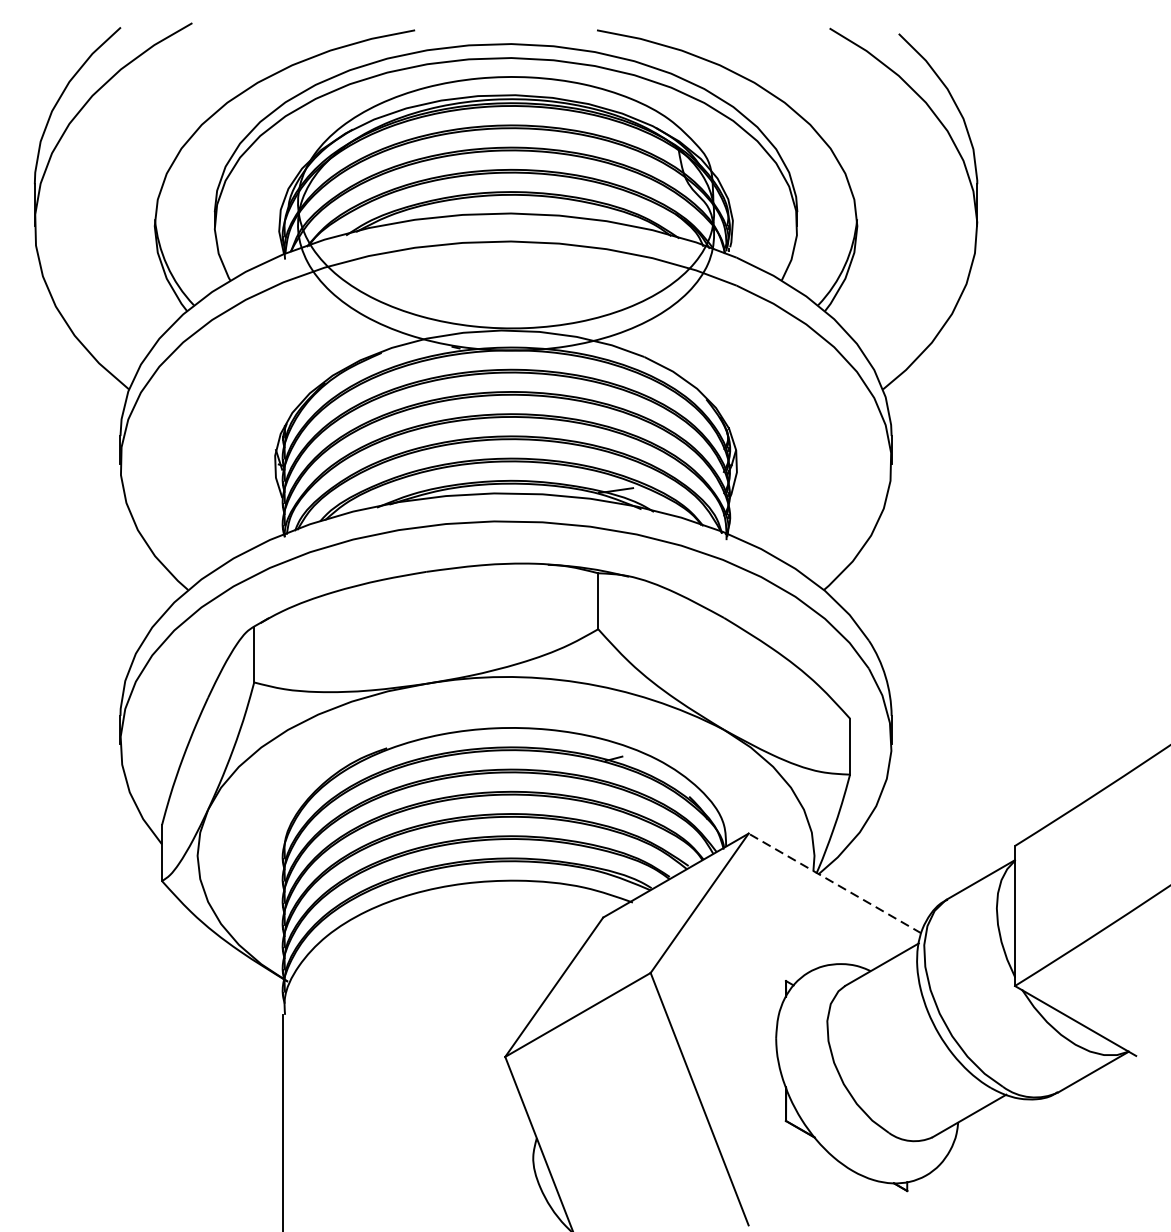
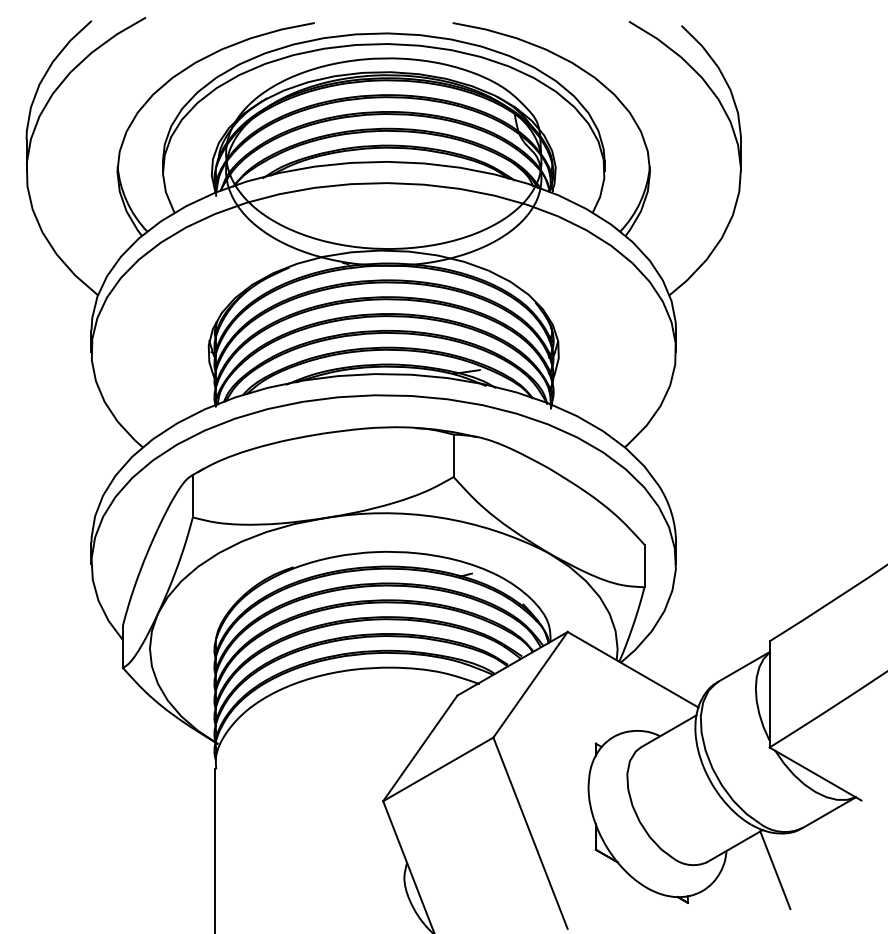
line: (835, 883) -> (633, 669), dashed -> solid
line: (1022, 1148) -> (775, 870), added

